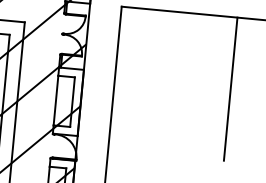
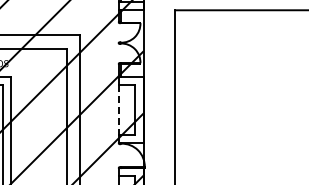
line: (230, 89) -> (291, 82), removed
line: (55, 100) -> (118, 109), solid -> dashed

